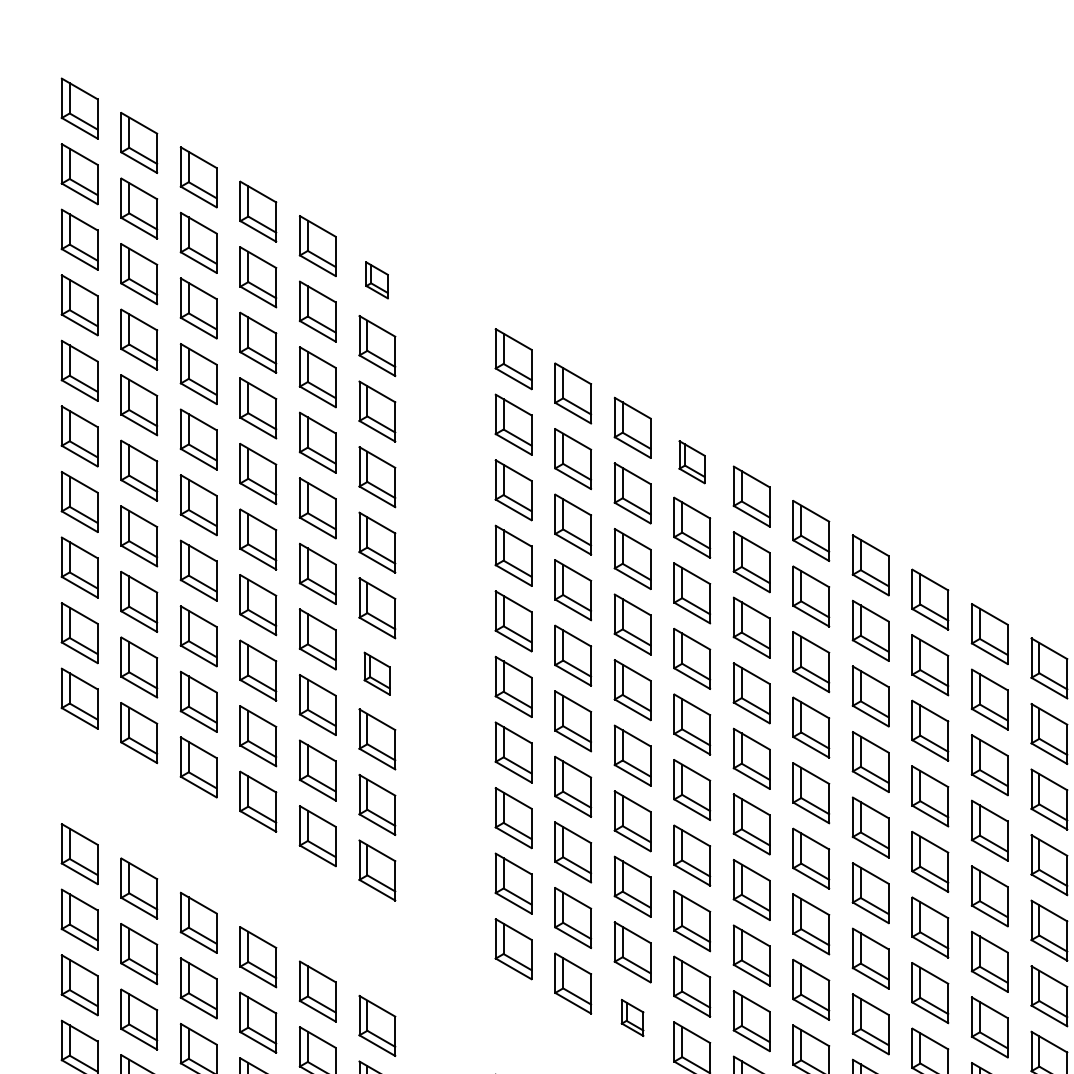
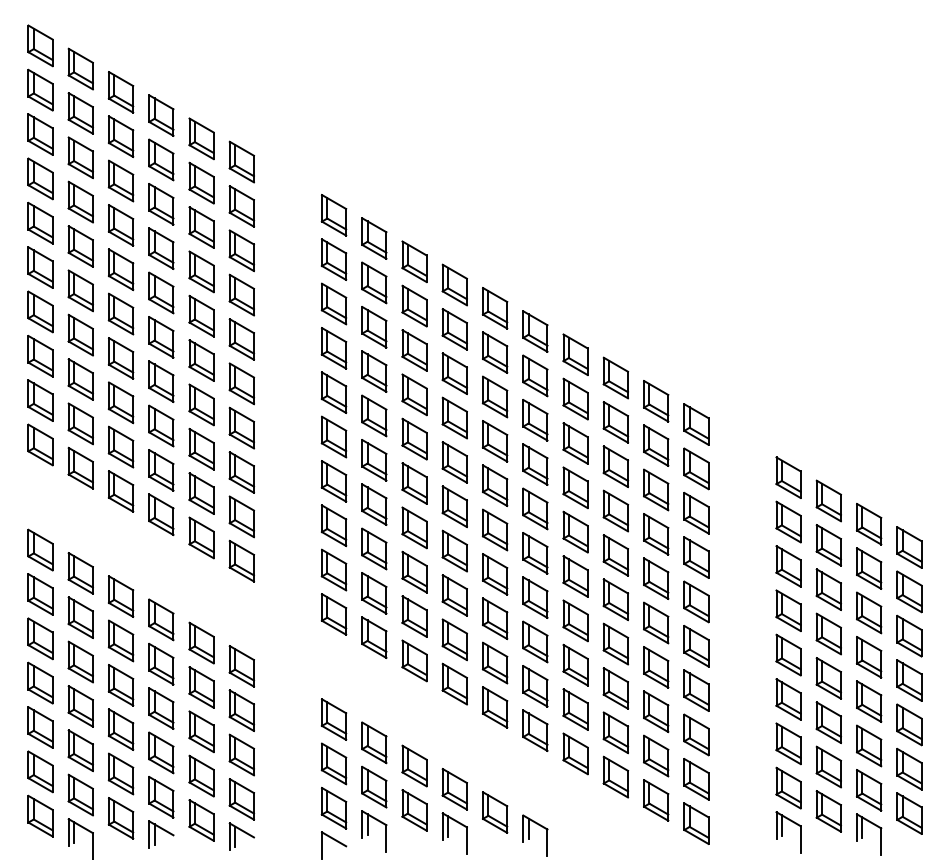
part: (376, 279) -> (241, 161), size x1.67
part: (691, 461) -> (454, 284), size x1.43
part: (376, 672) -> (241, 427), size x1.43
part: (632, 1017) -> (414, 660), size x1.67

